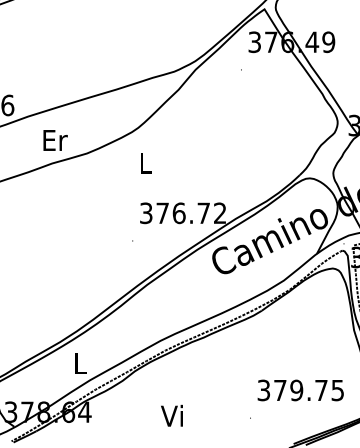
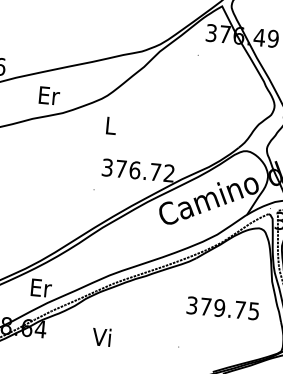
text: (55, 140) -> (49, 95), moved
text: (81, 363) -> (41, 288), L -> Er
text: (300, 390) -> (222, 308), moved
text: (171, 415) -> (101, 336), moved

